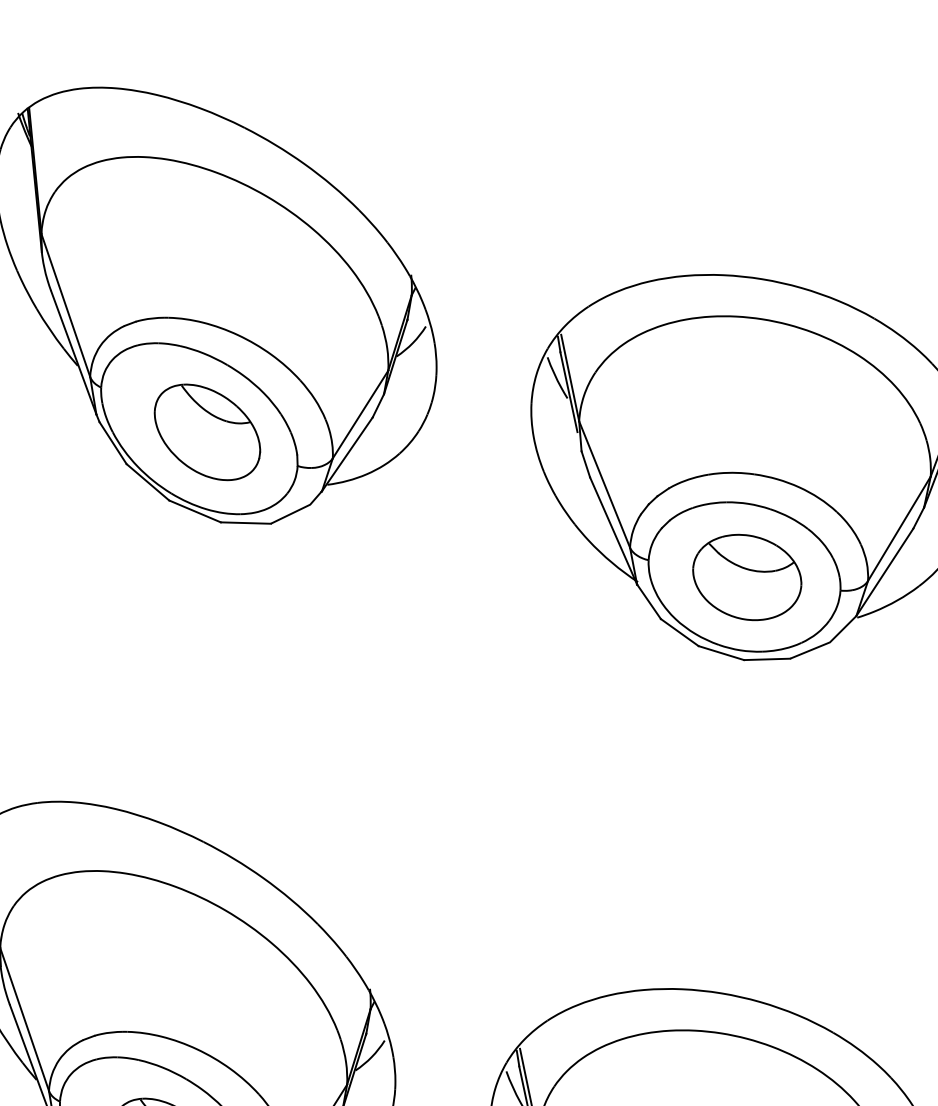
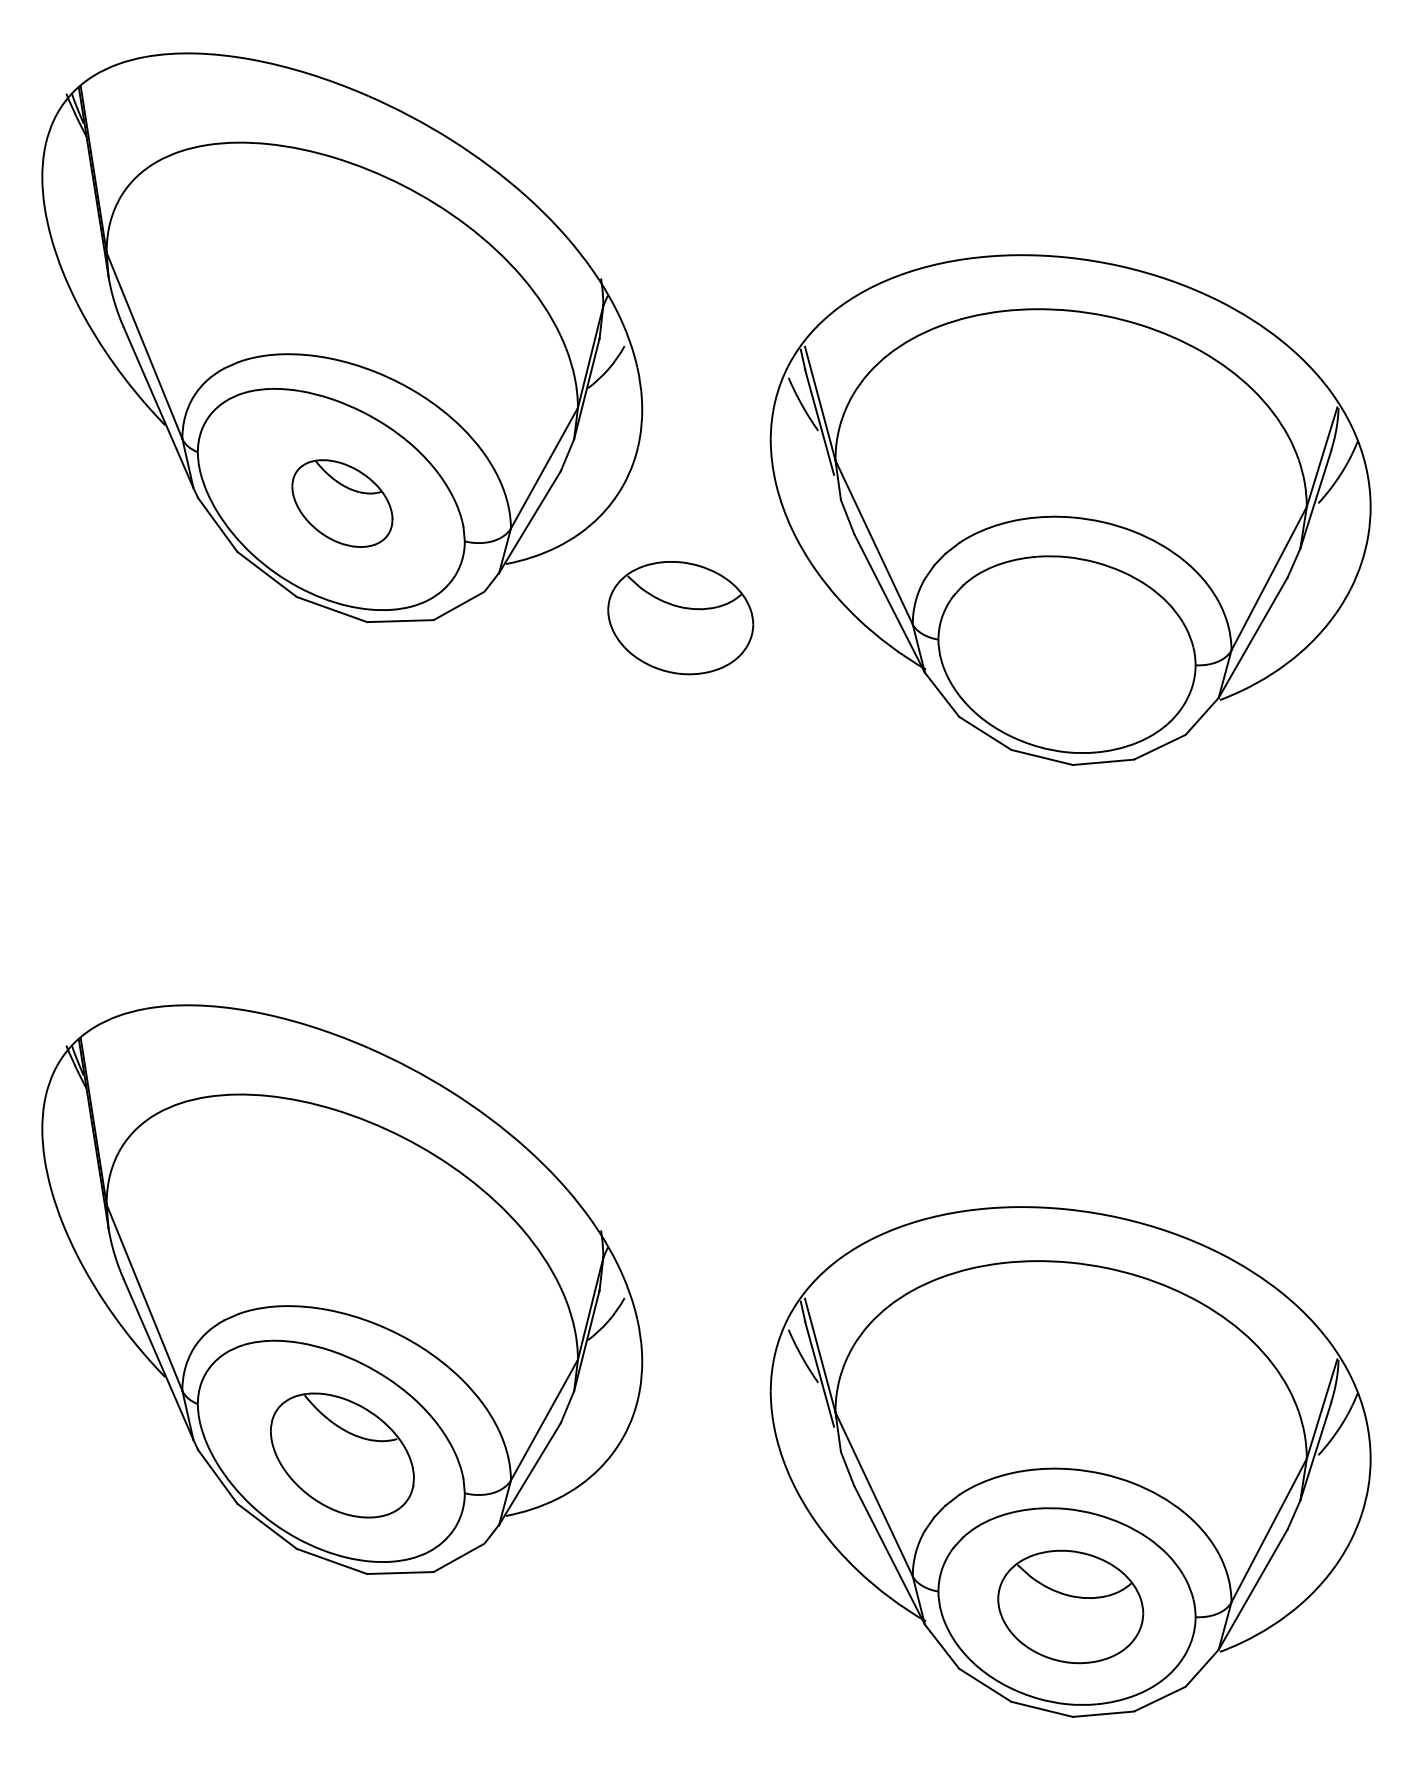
part: (207, 432) -> (342, 503), size x0.7
part: (747, 577) -> (680, 618), moved

